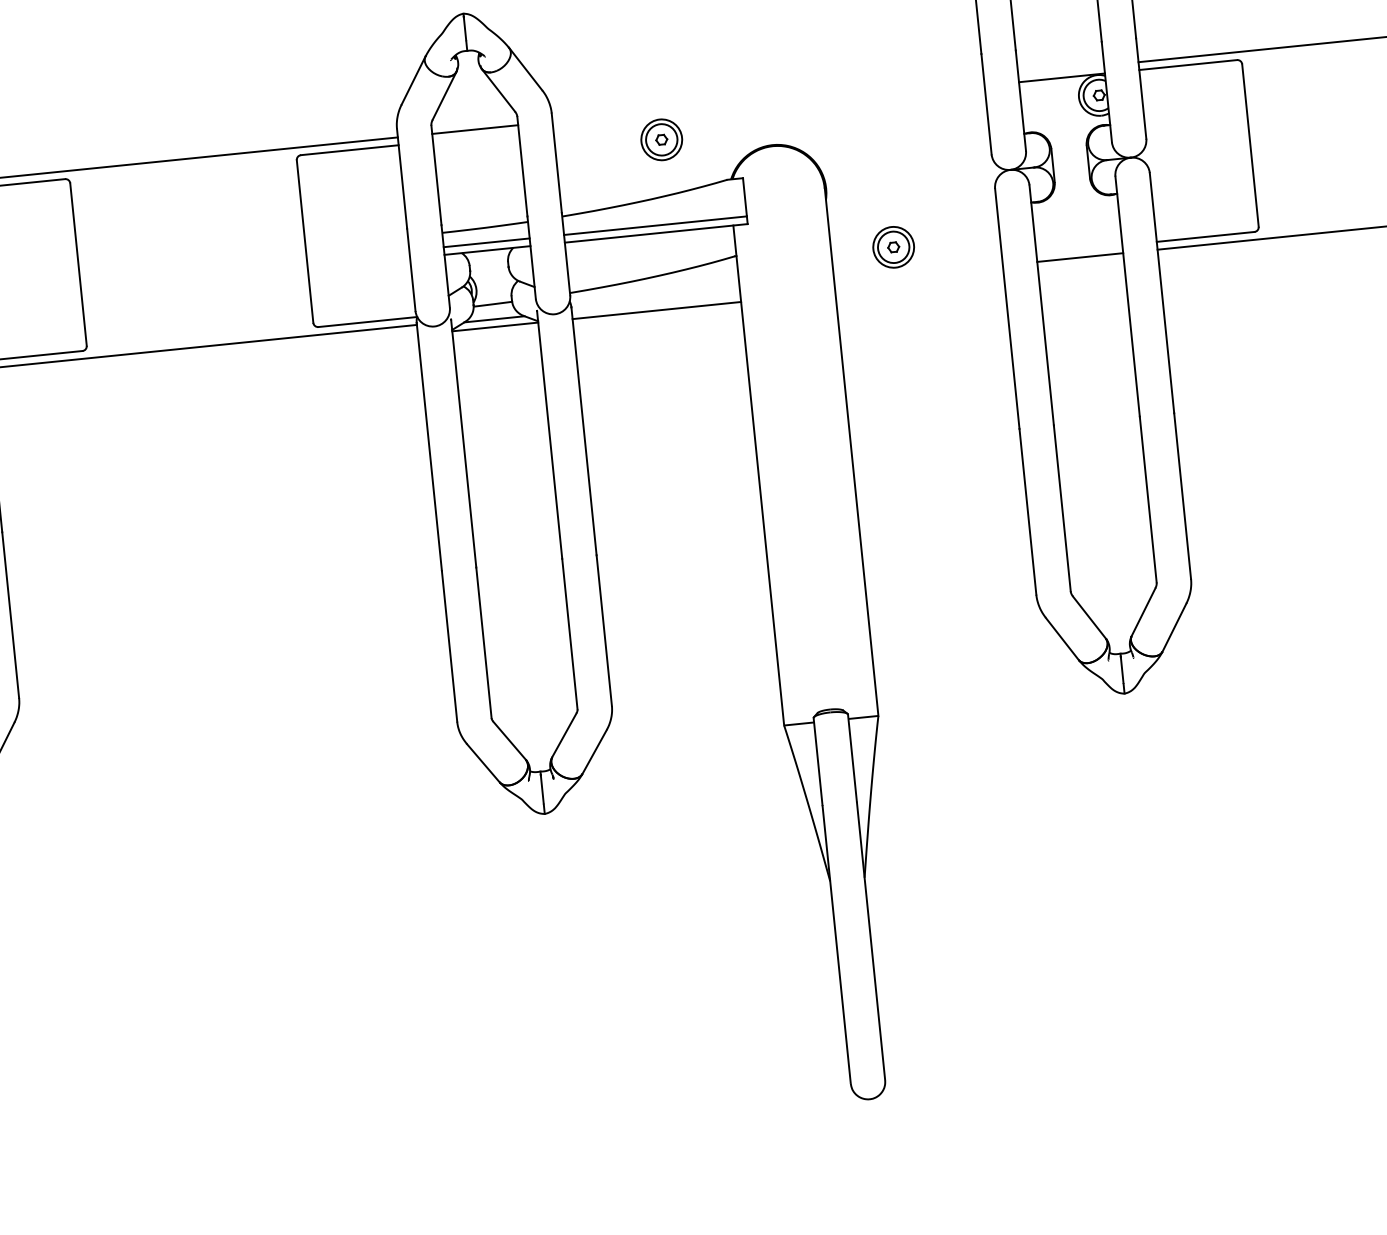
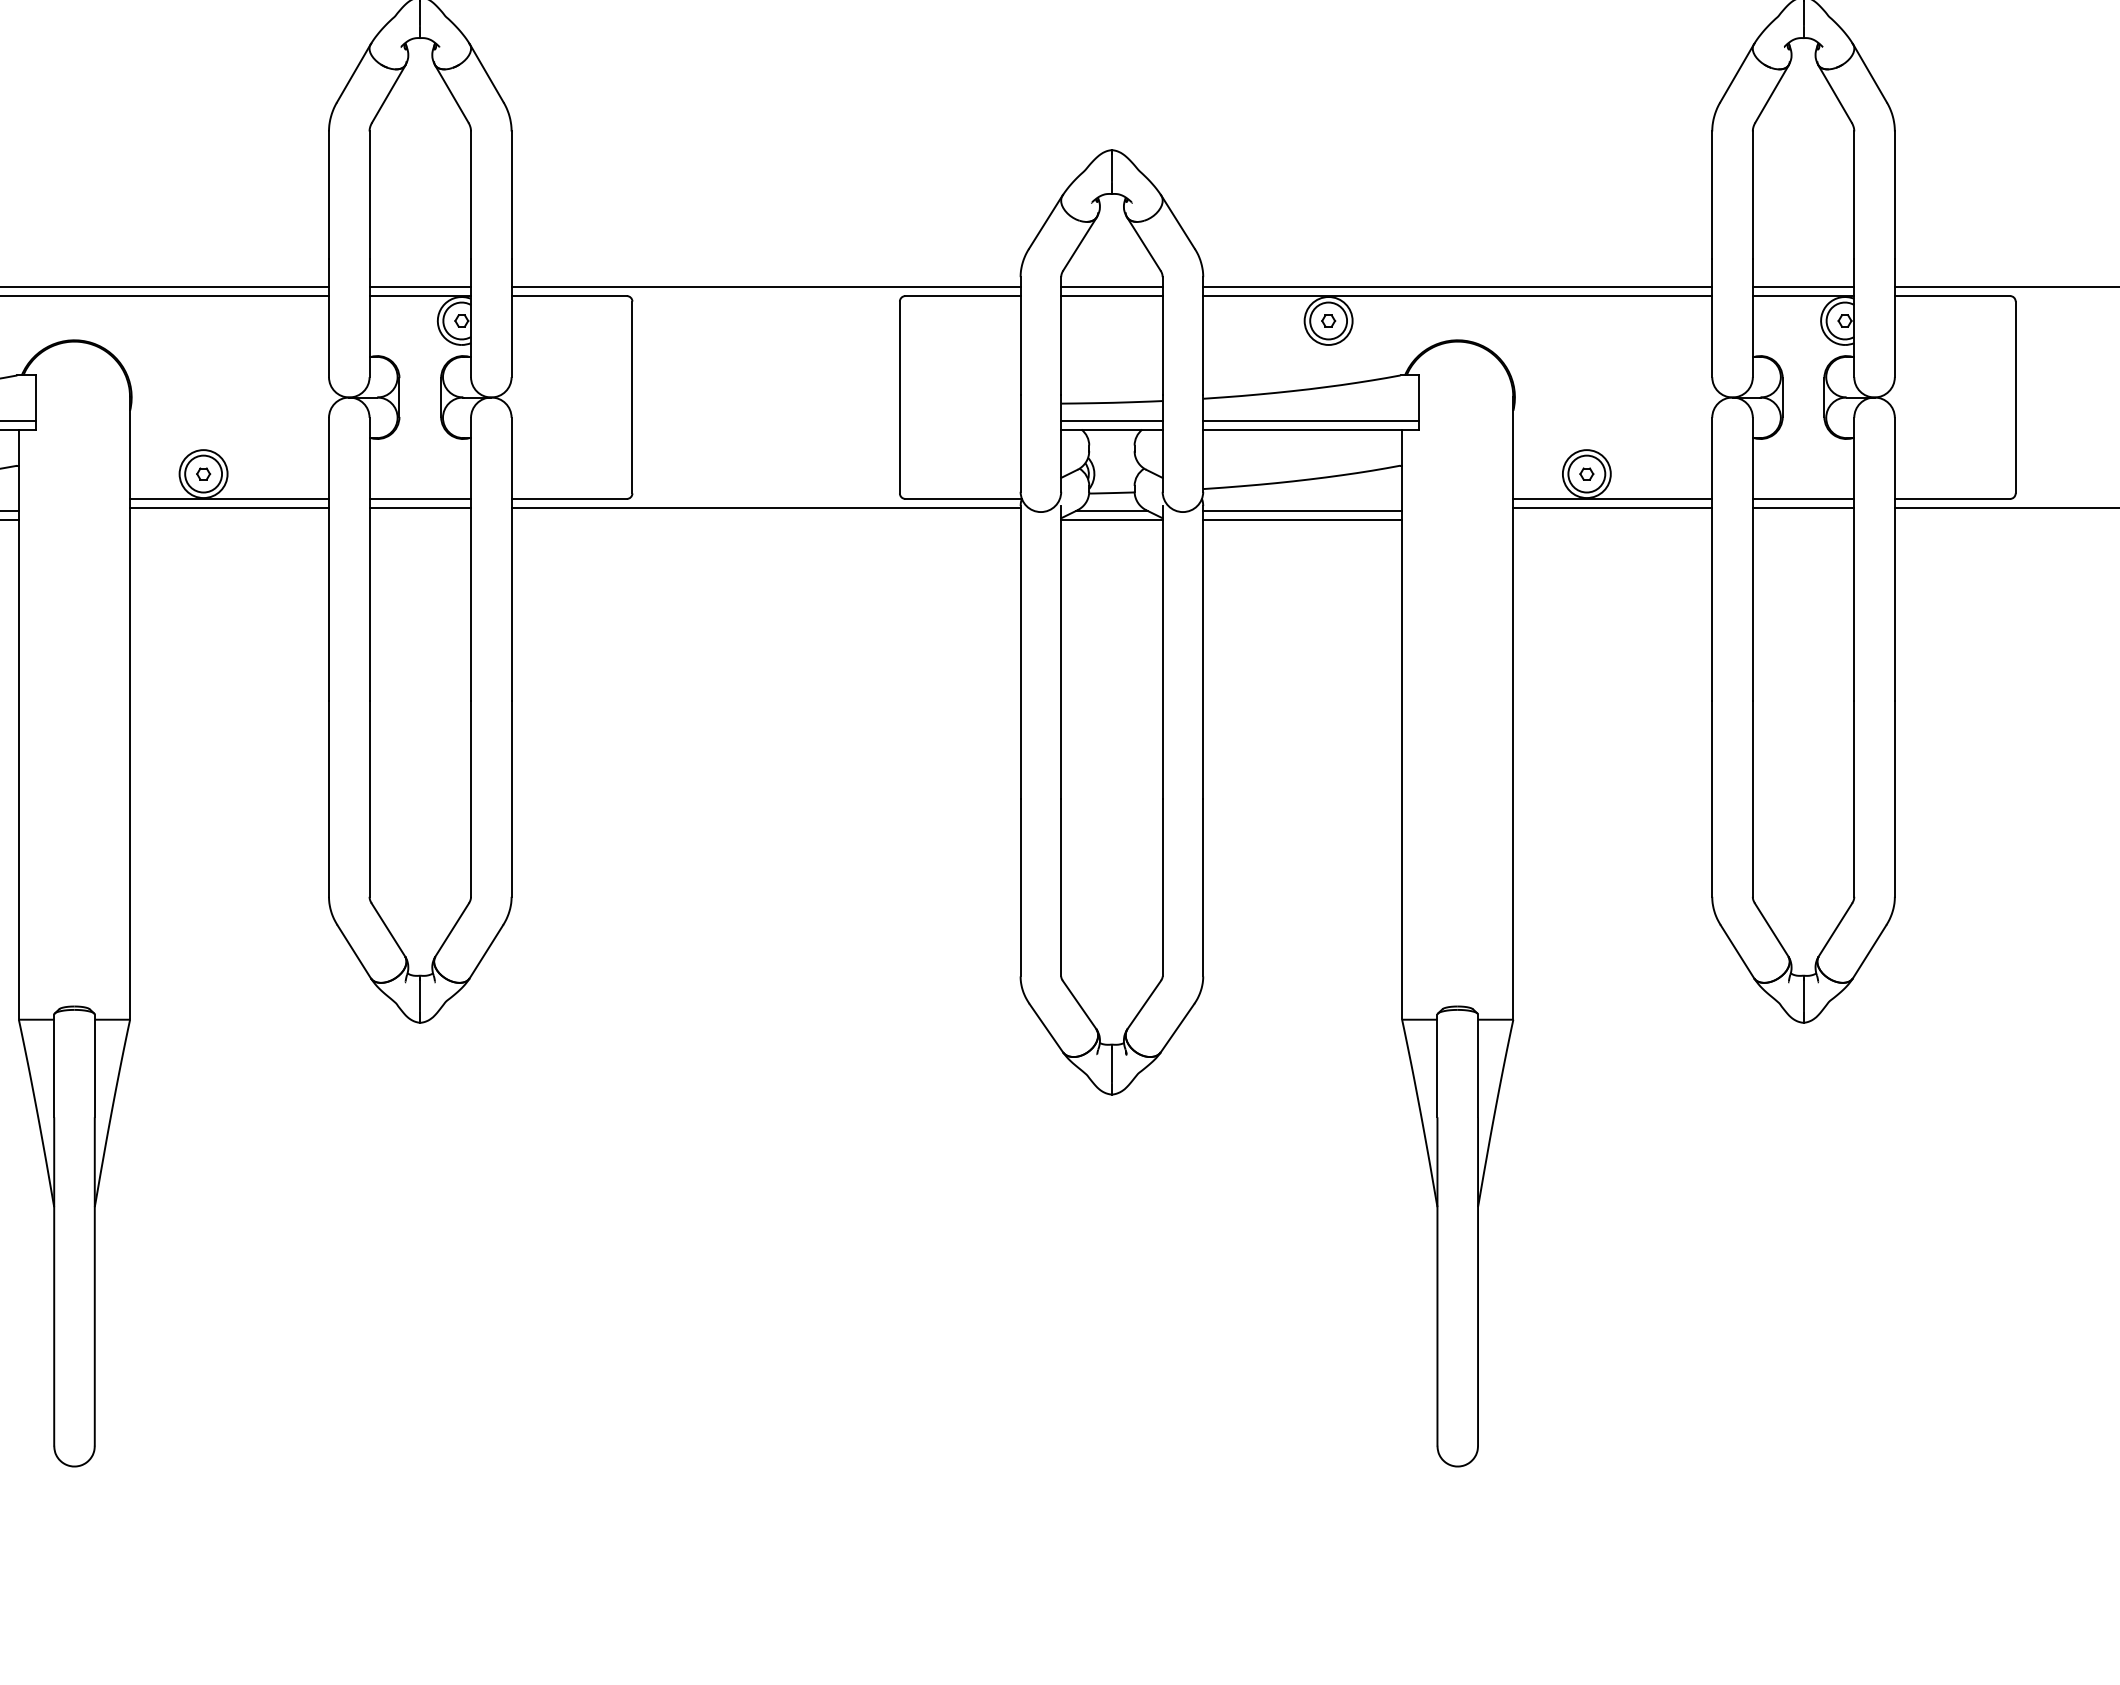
line: (1061, 69) -> (1803, 286), added
line: (767, 99) -> (1457, 286), added
line: (768, 108) -> (1457, 296), added
line: (475, 137) -> (1111, 296), added
line: (1079, 249) -> (1803, 498), added
line: (917, 265) -> (1612, 498), added
line: (918, 274) -> (1612, 508), added
line: (655, 302) -> (1302, 510), added

